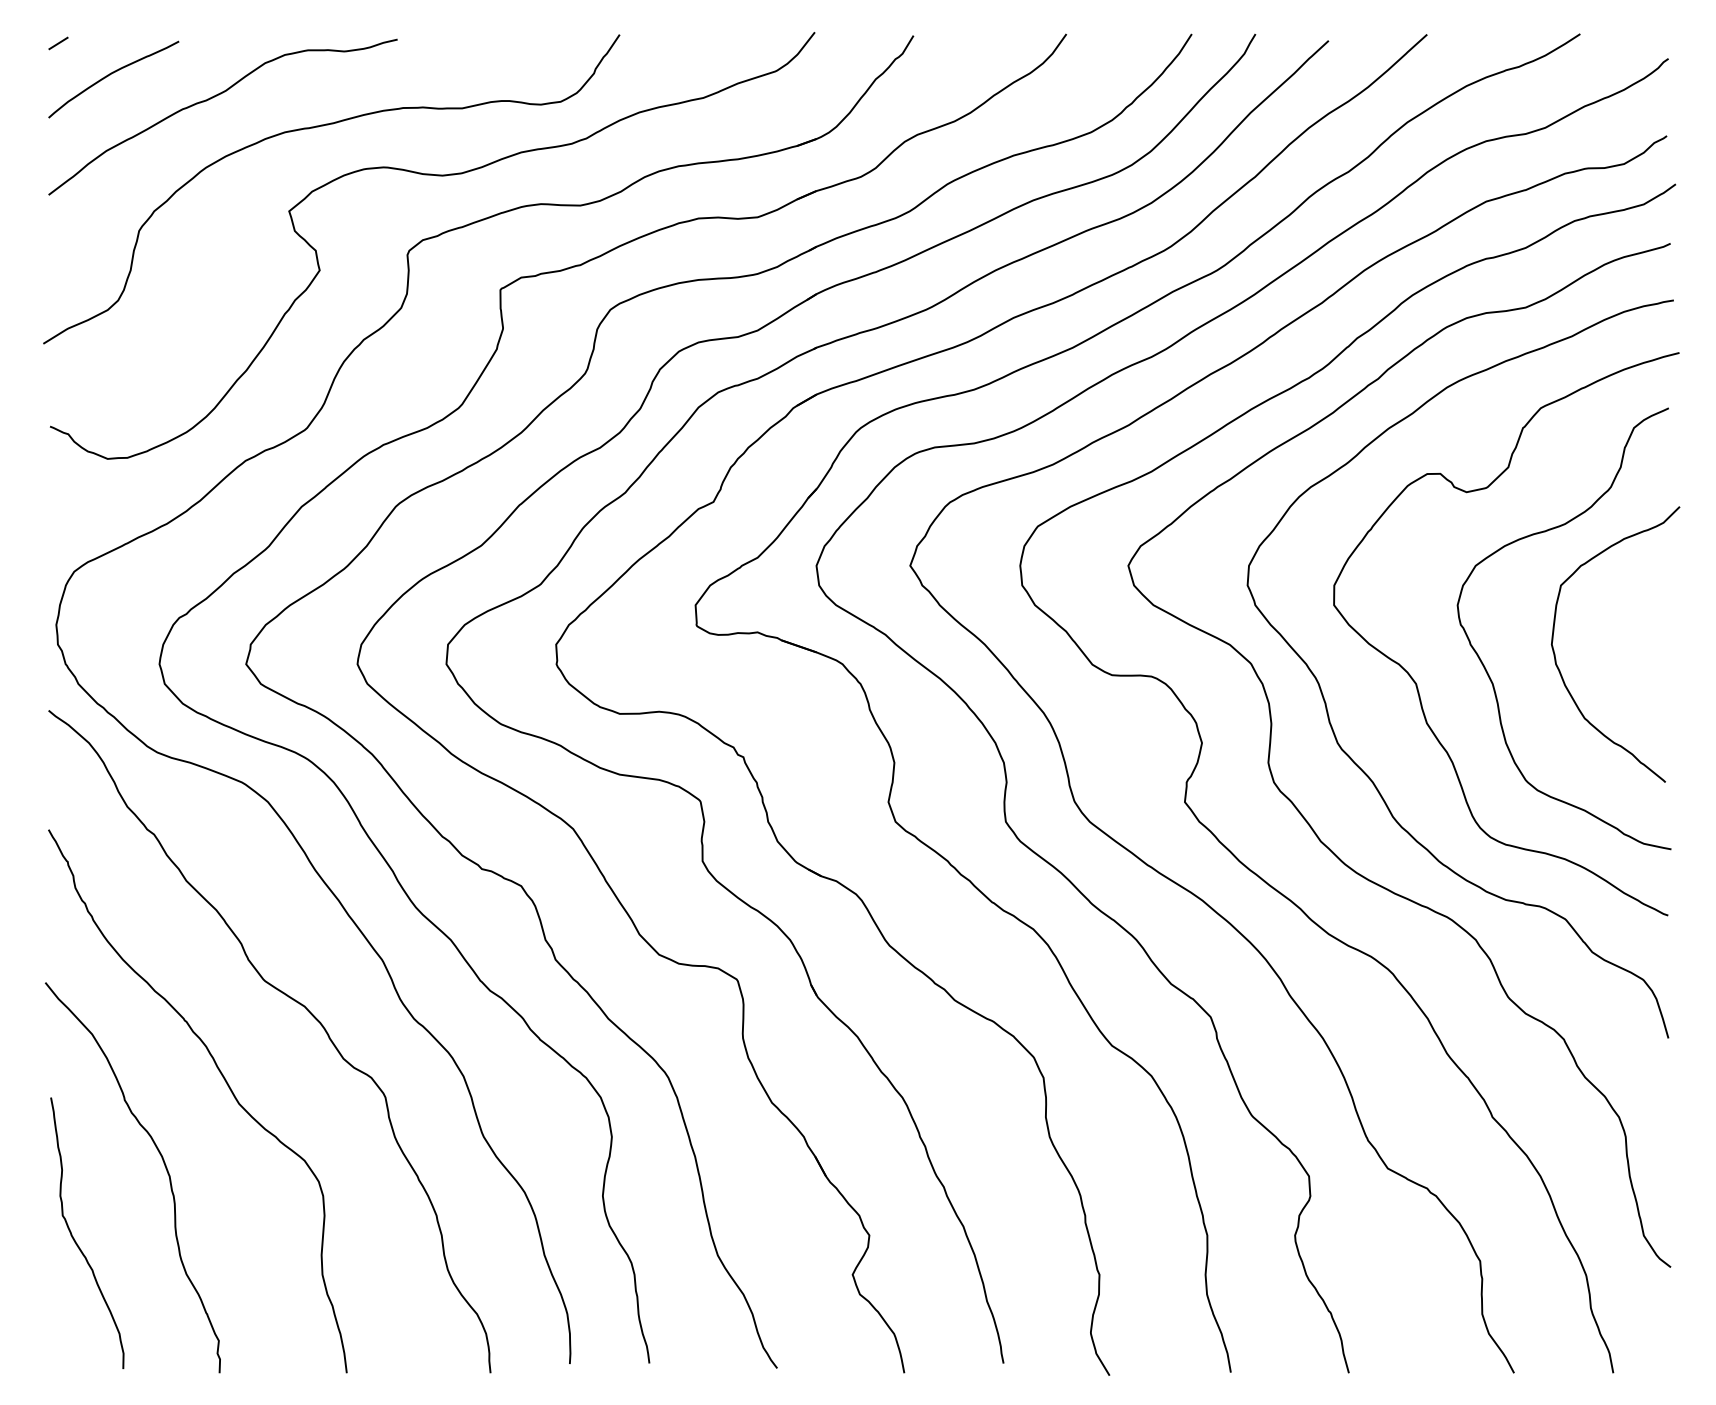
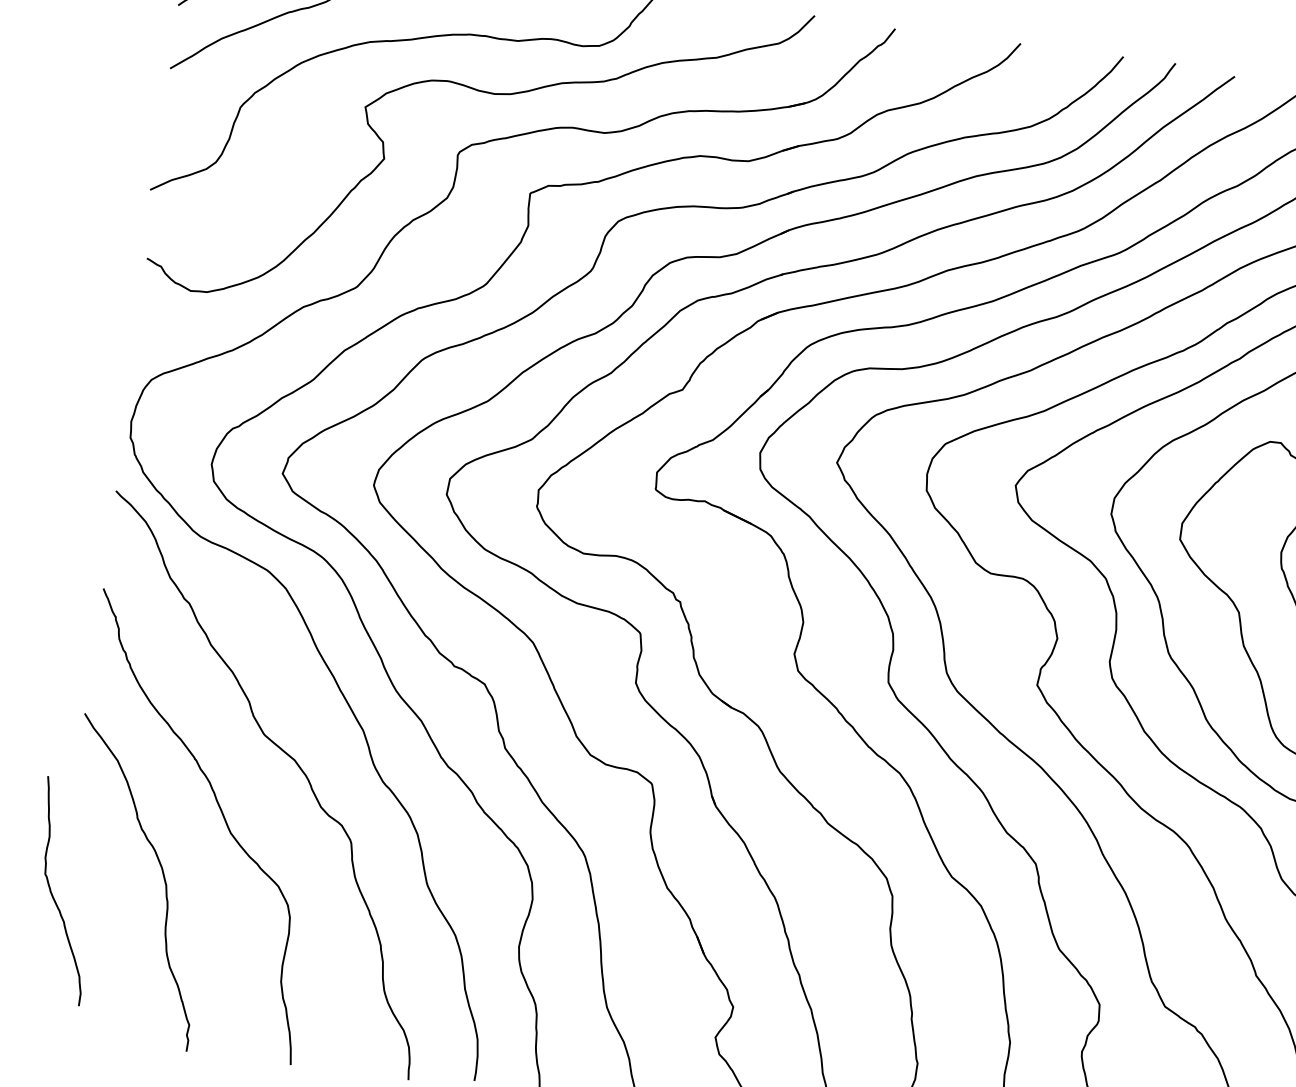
curve: (76, 1241) -> (53, 896), moved

